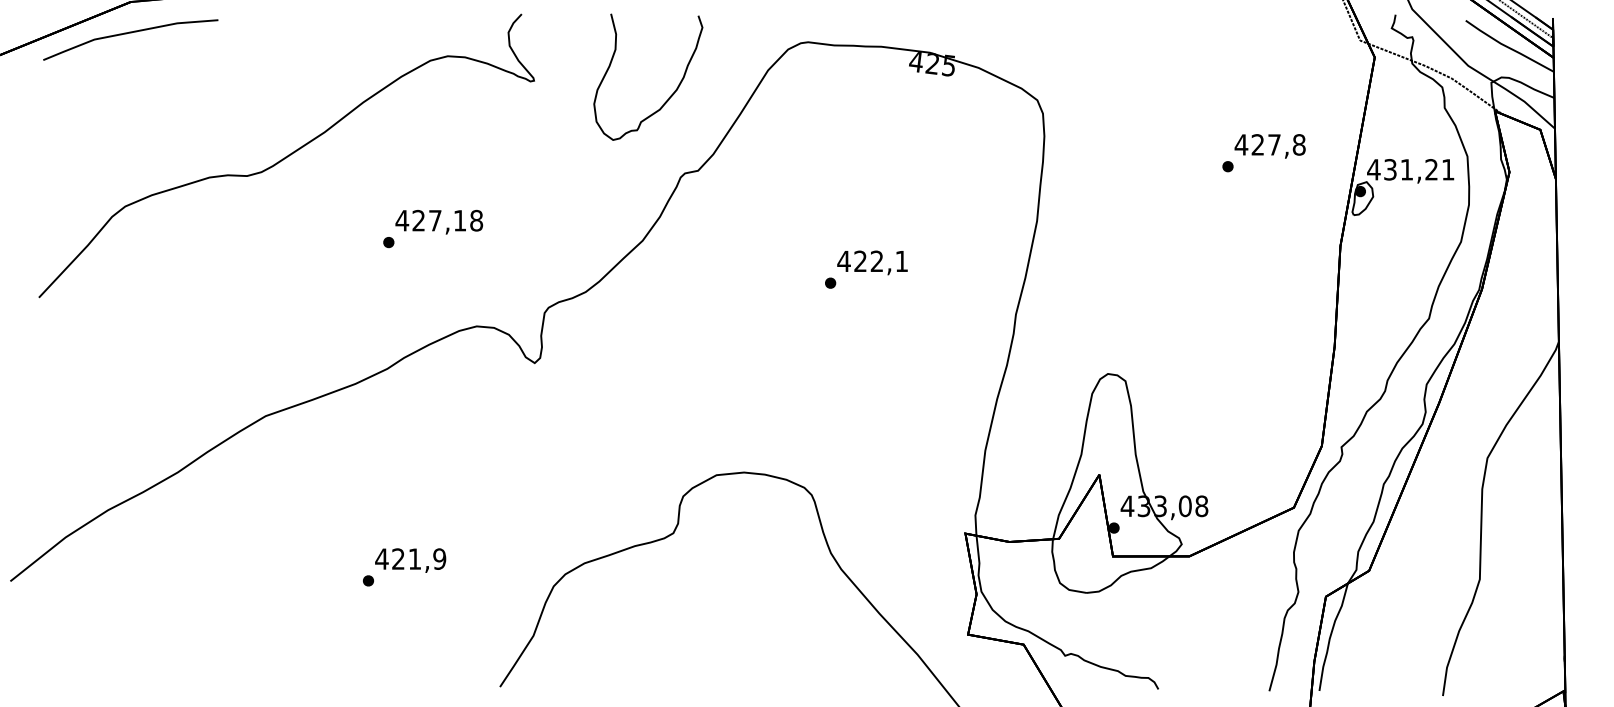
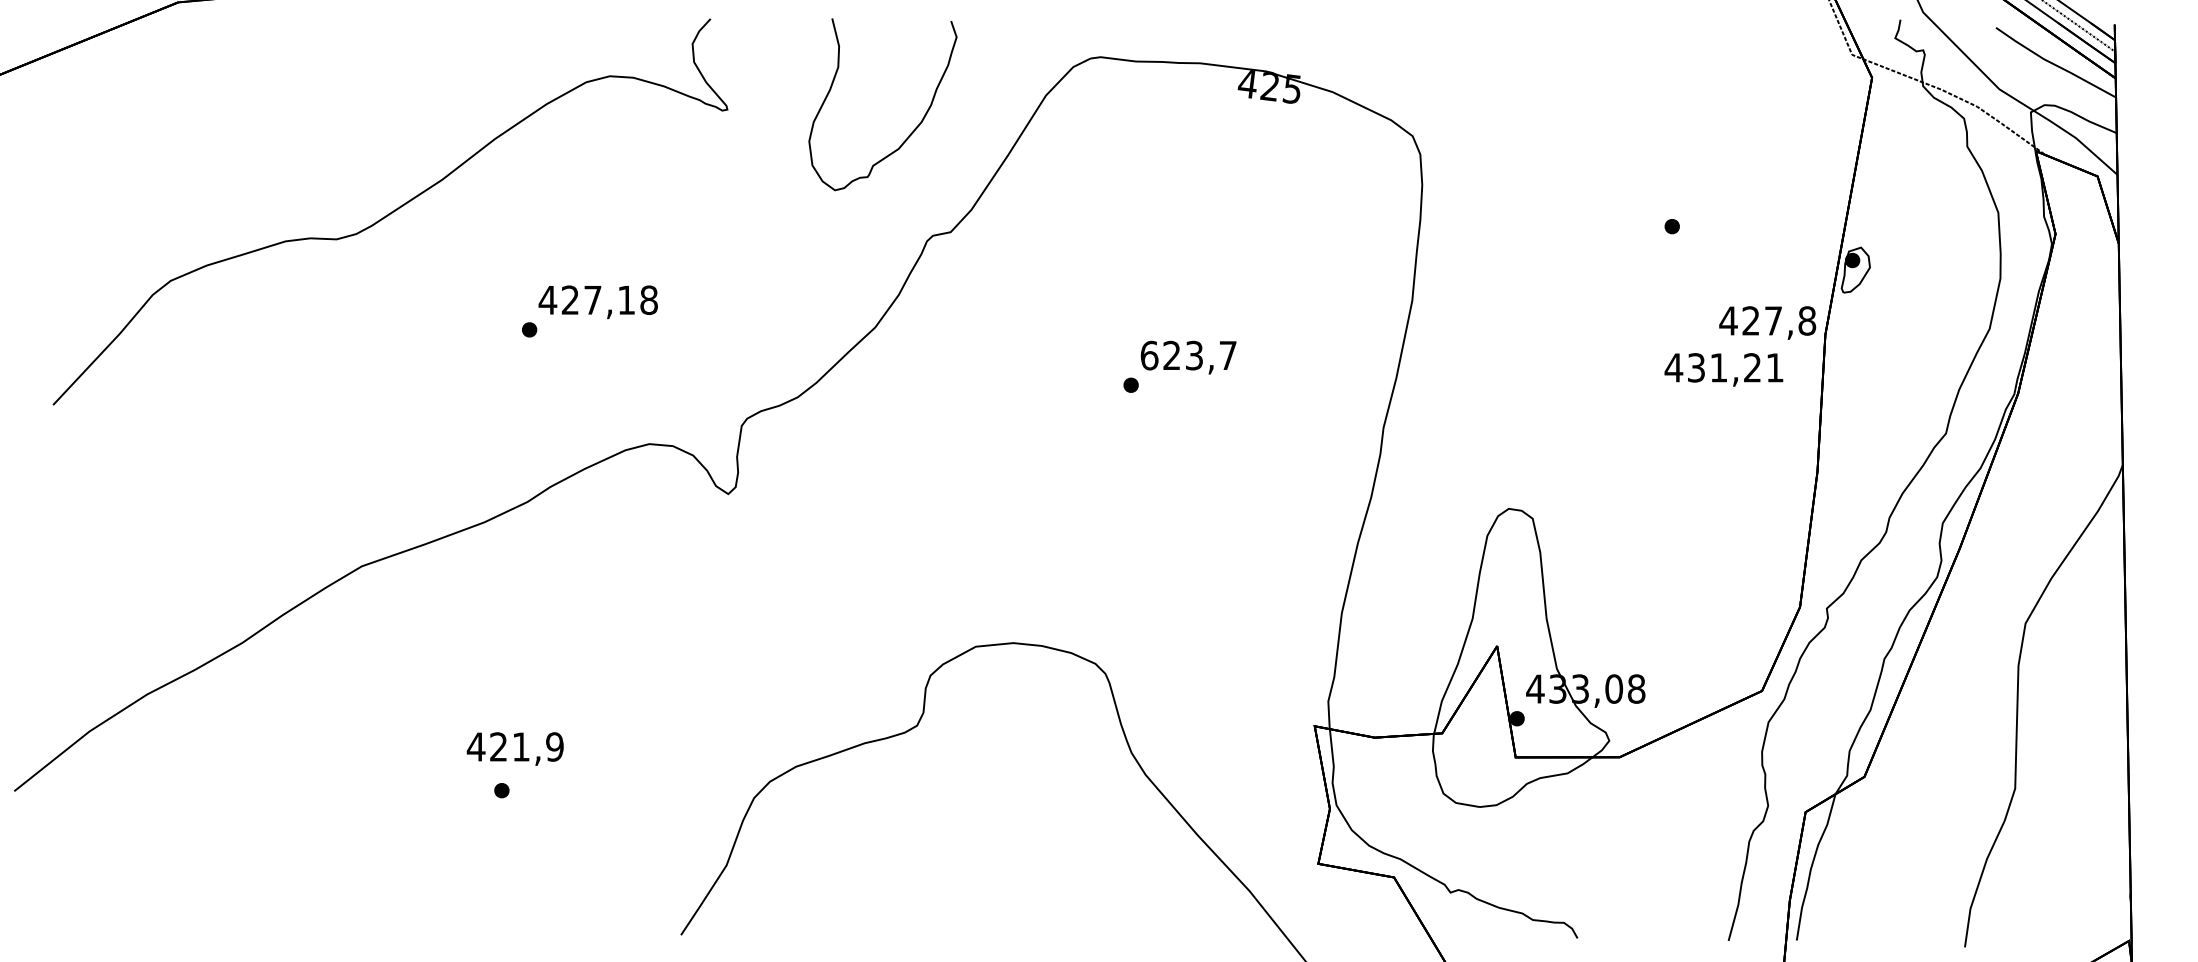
part: (129, 33) -> (176, 45), removed
text: (1270, 146) -> (1767, 322), moved
text: (1410, 171) -> (1723, 369), moved
text: (872, 261) -> (1188, 355), 422,1 -> 623,7
text: (410, 560) -> (514, 748), moved

